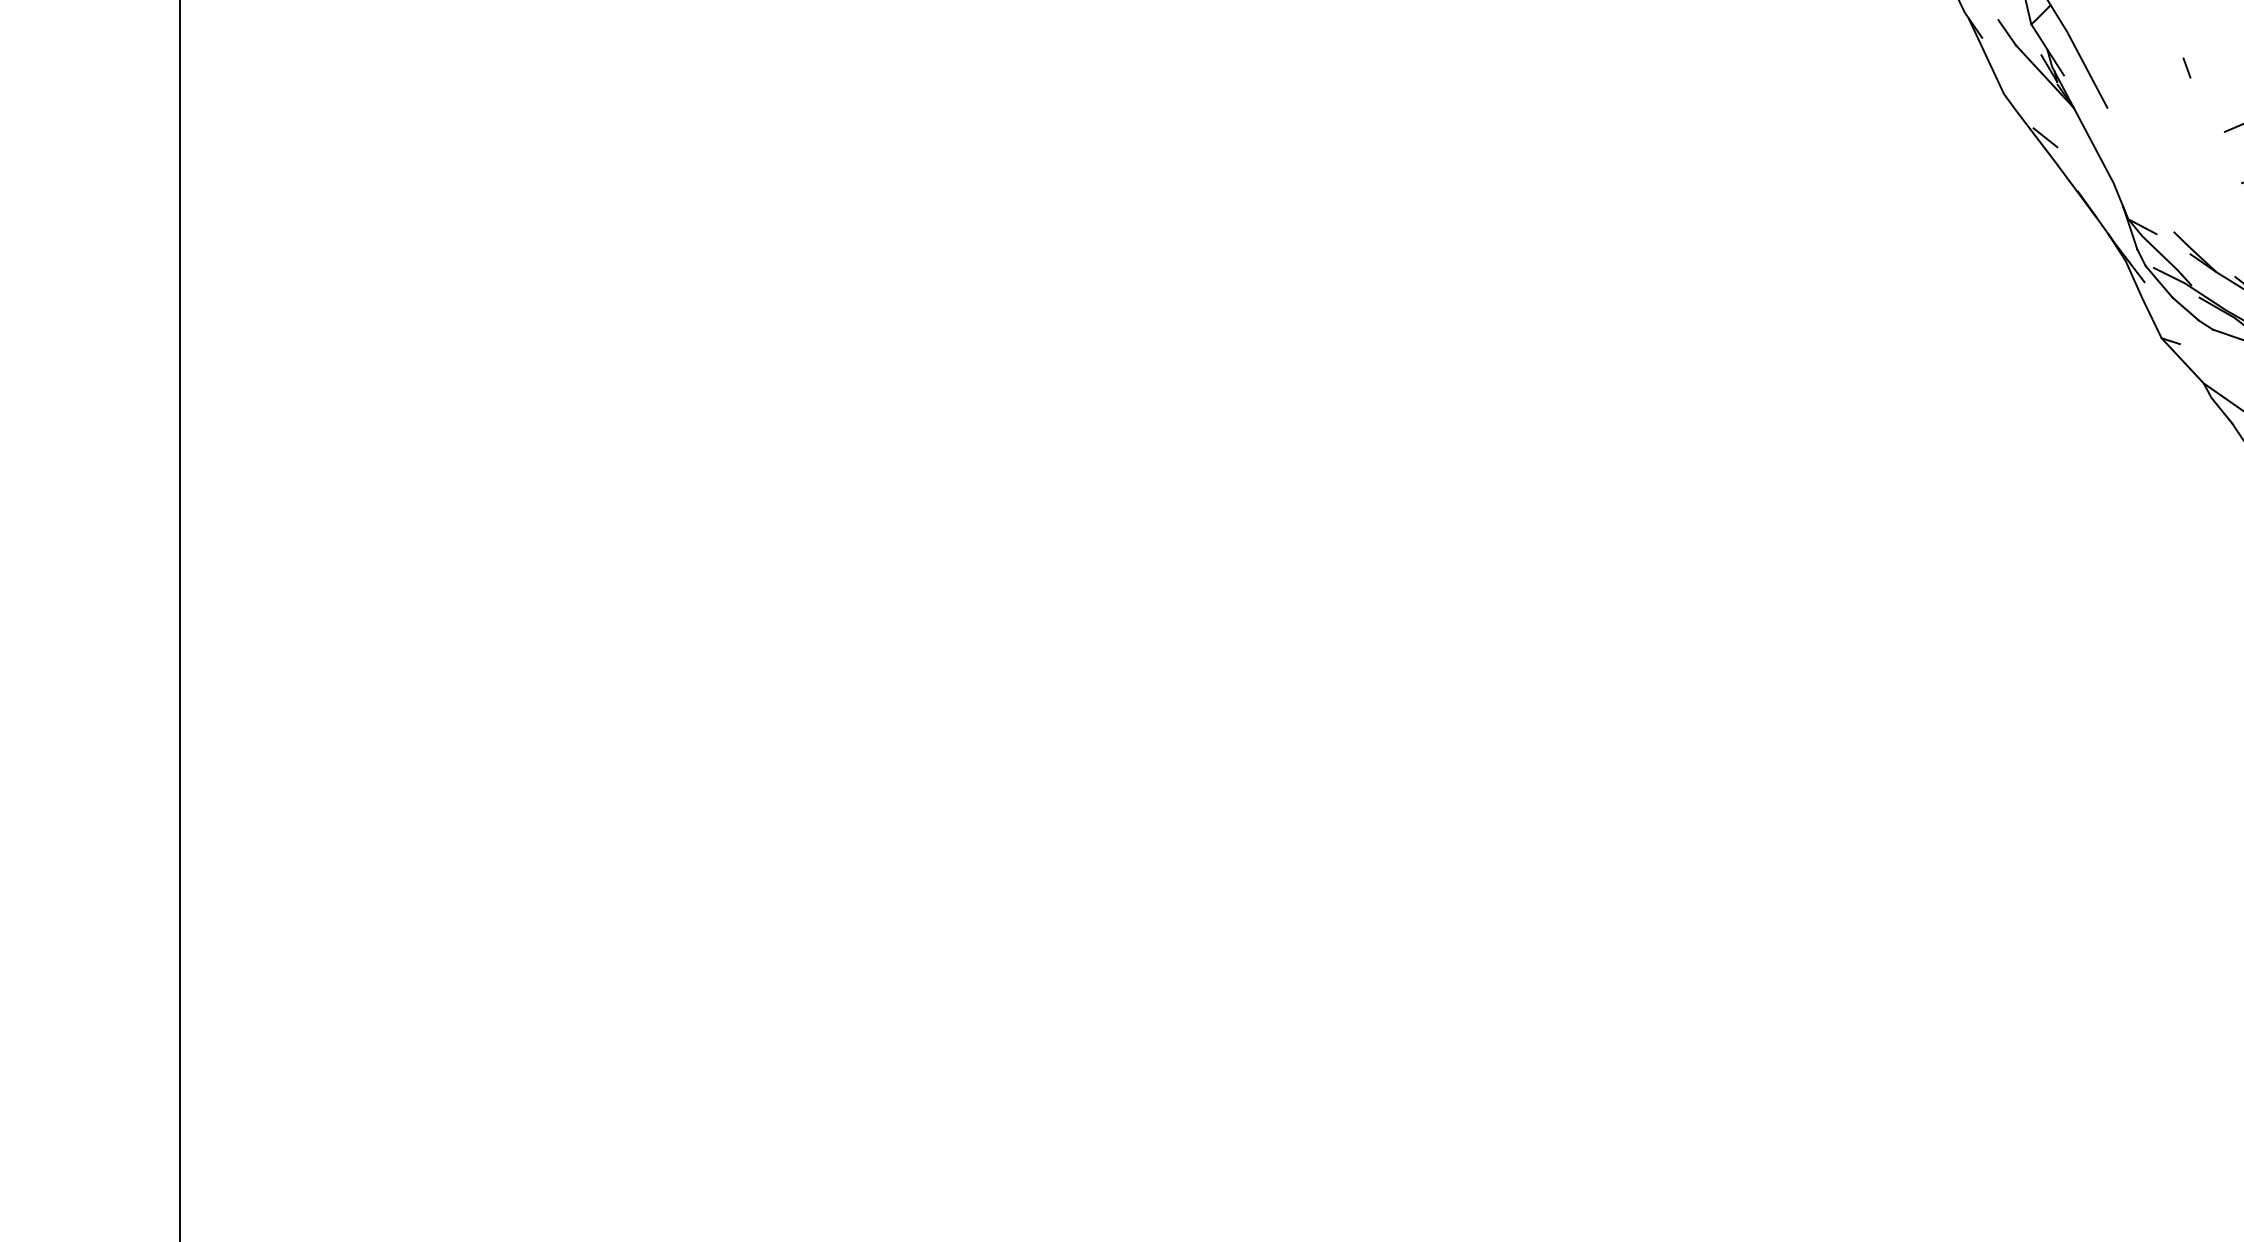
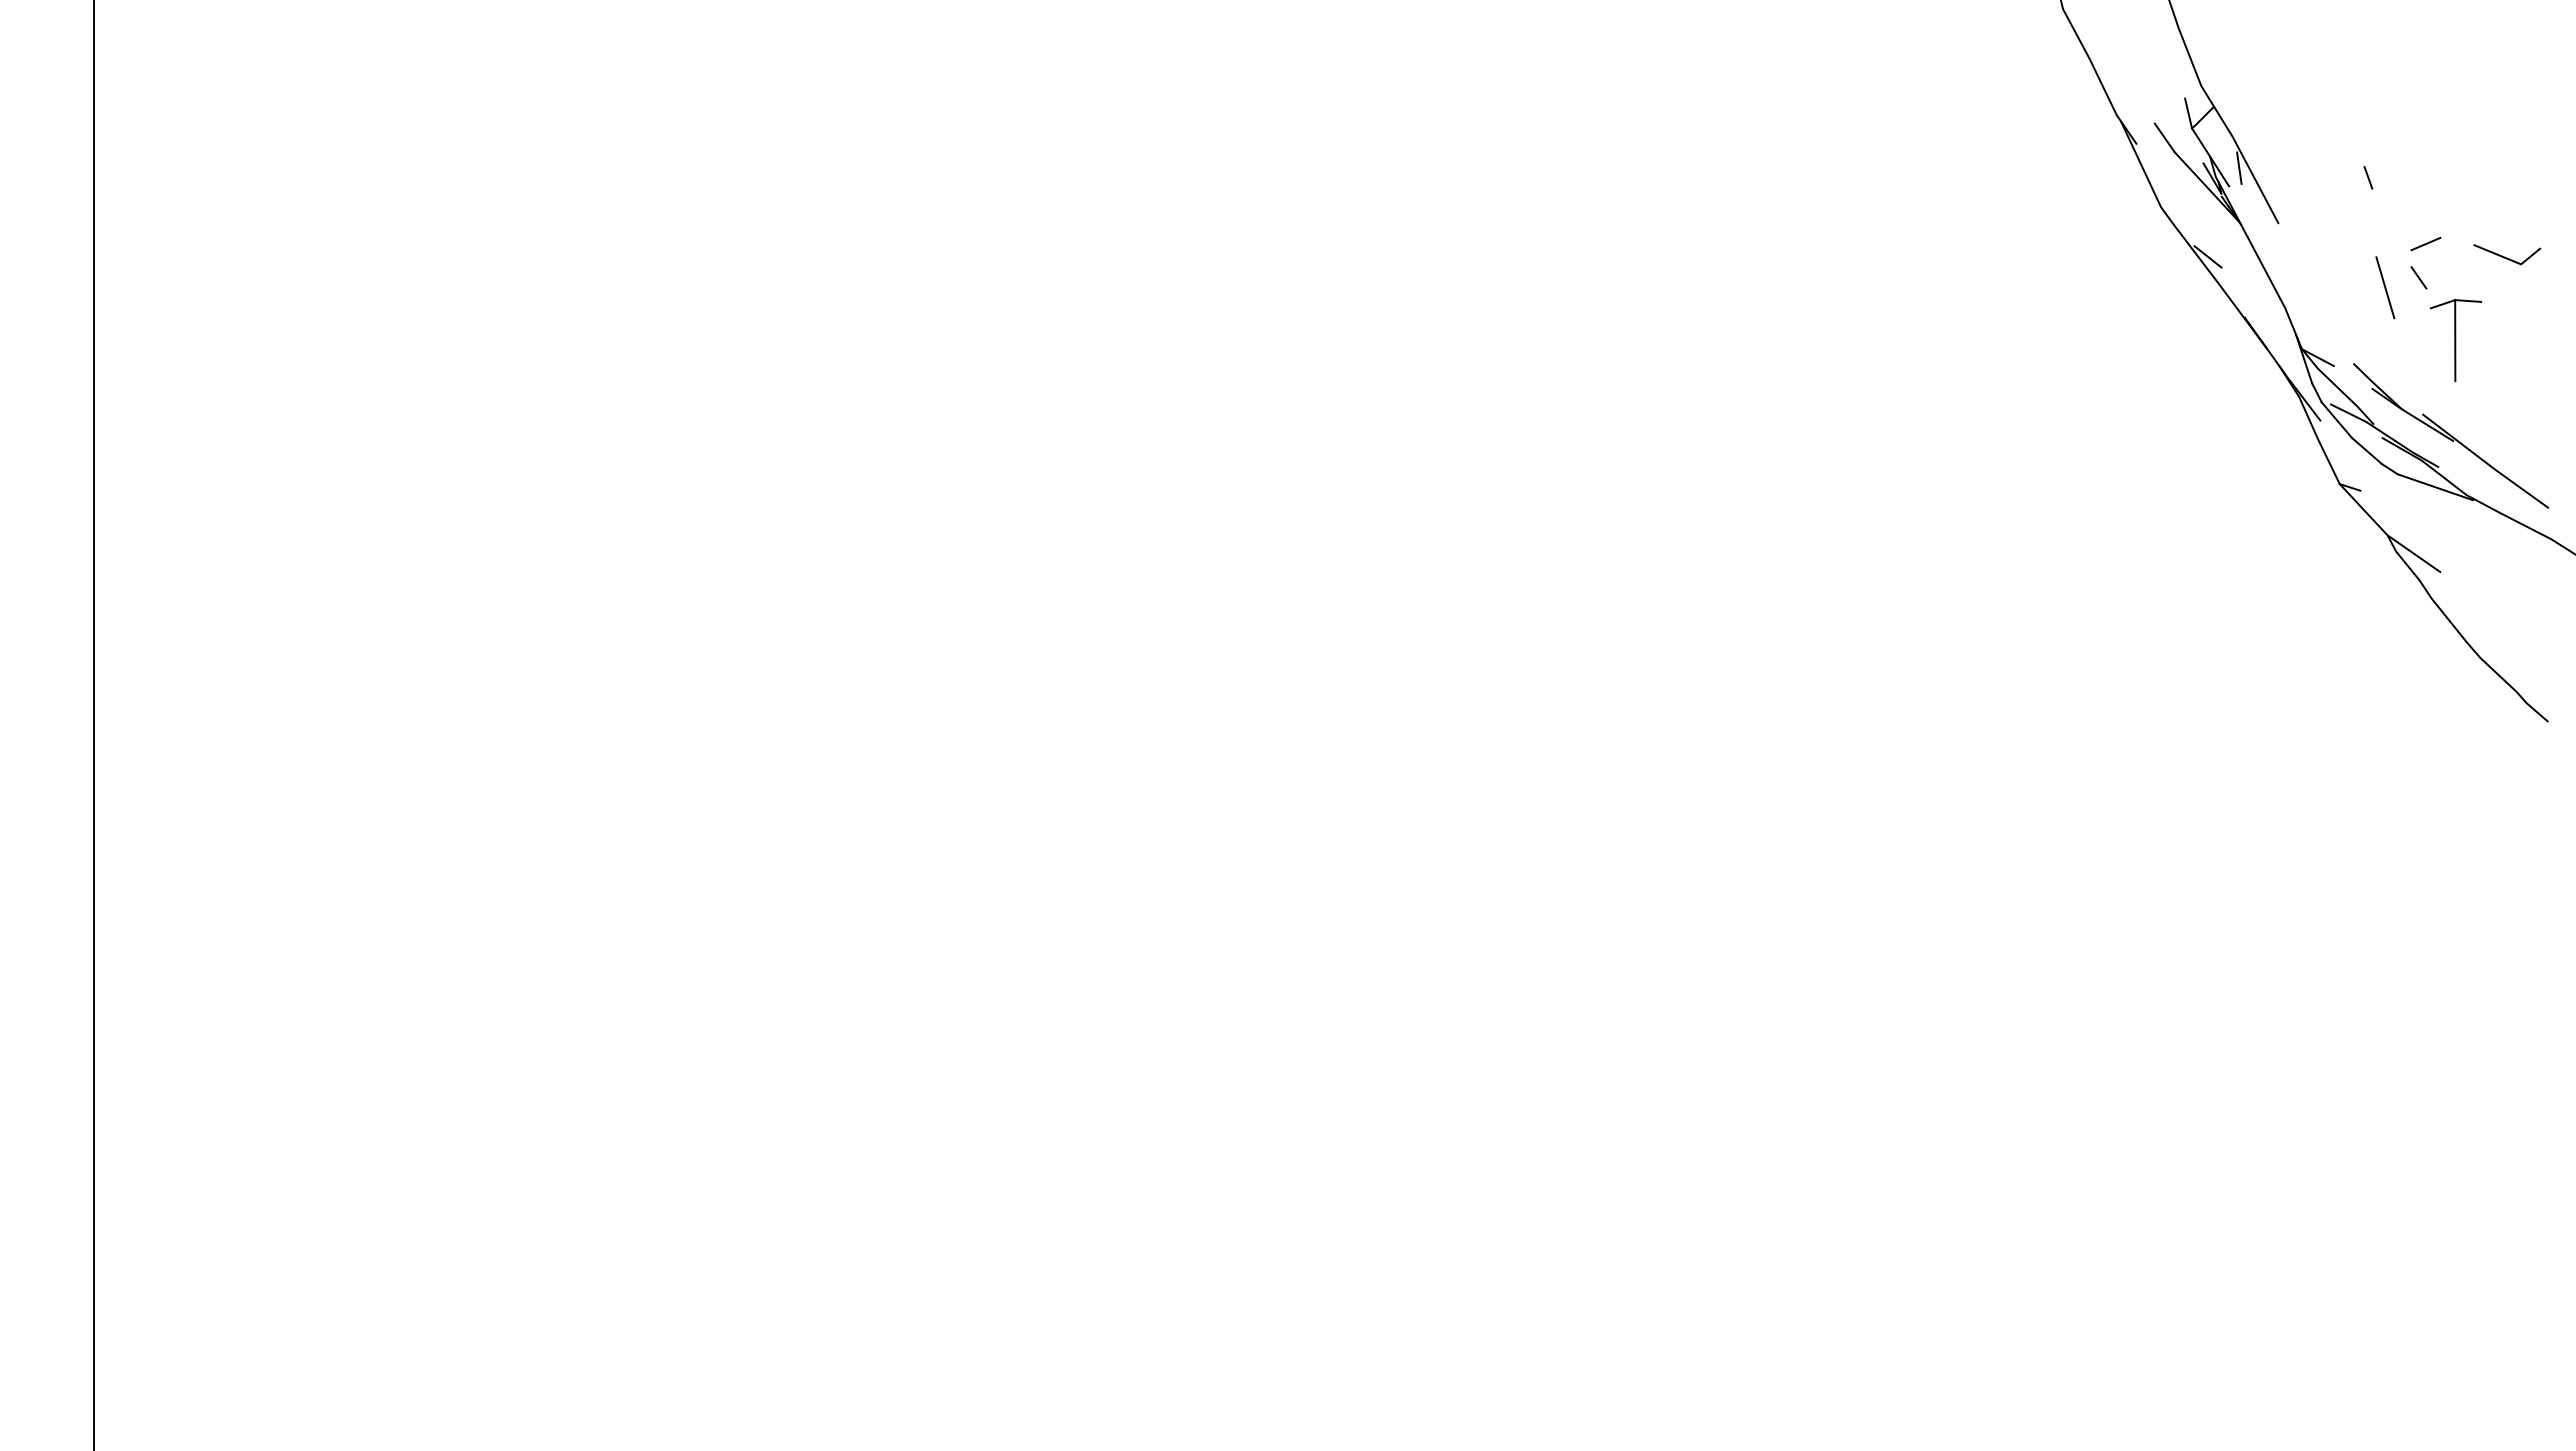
line: (2073, 58) -> (2239, 167), added
line: (2231, 155) -> (2418, 277), added
line: (2202, 164) -> (2385, 287), added

